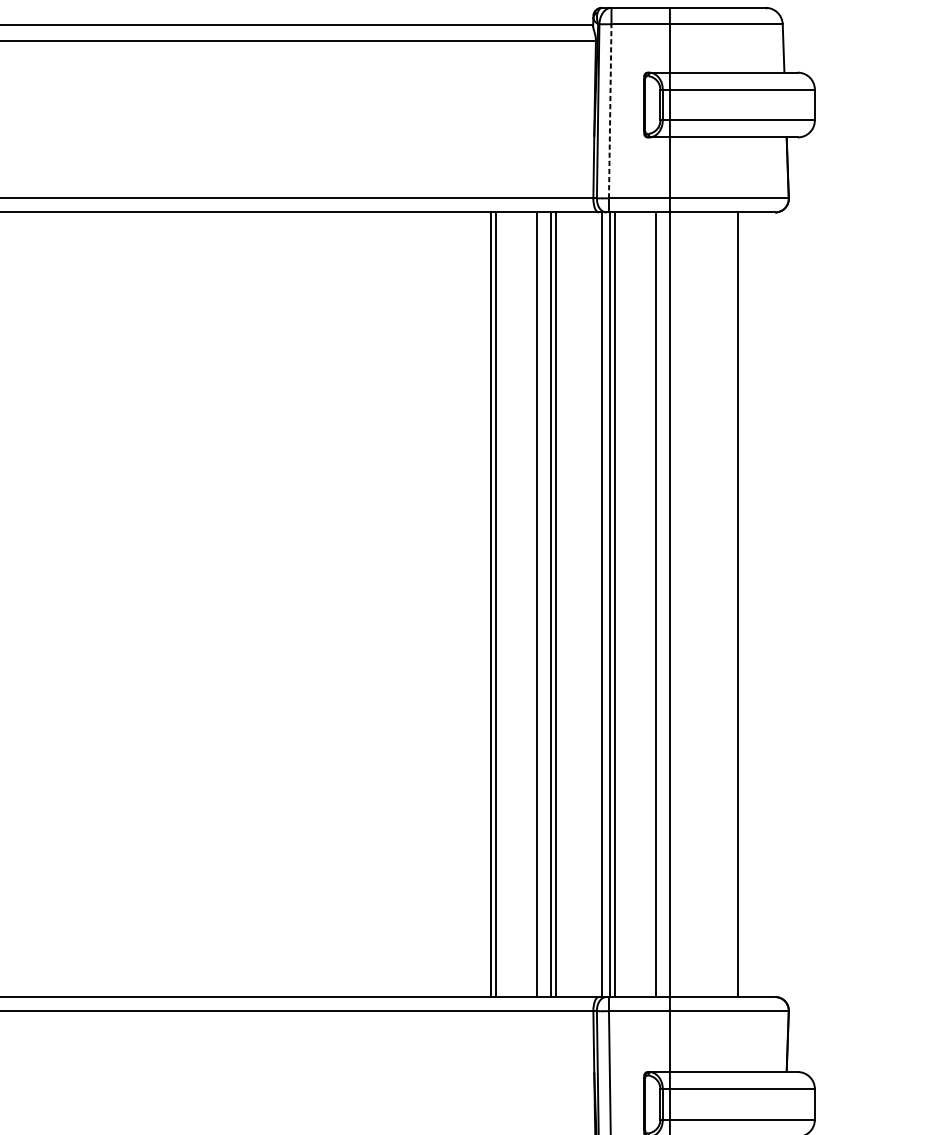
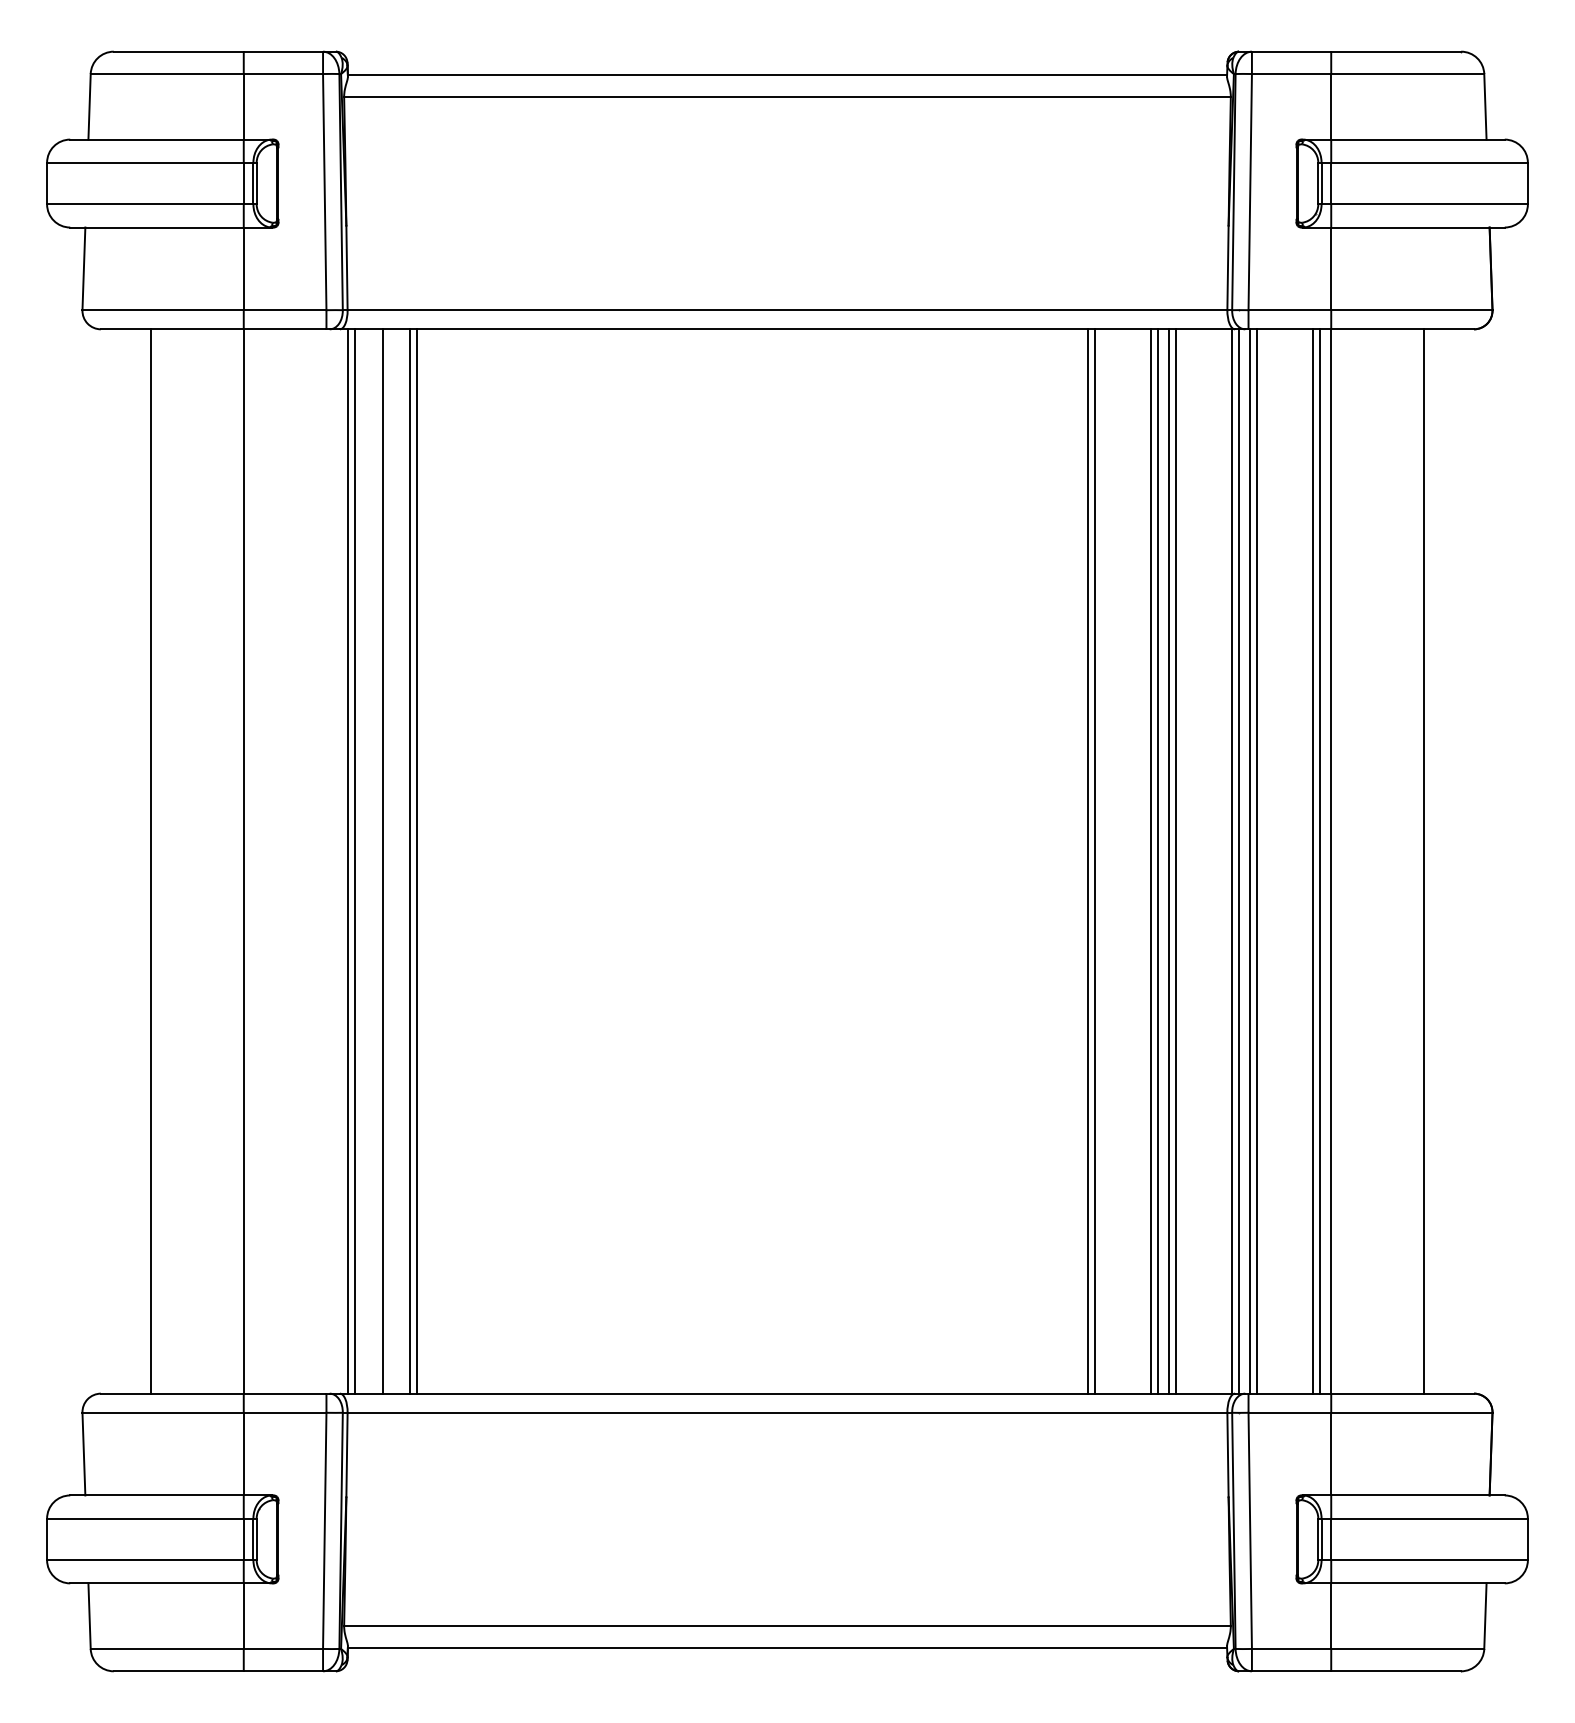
line: (610, 110) -> (1250, 191), dashed -> solid
line: (541, 604) -> (1157, 861), added
line: (596, 604) -> (1231, 861), added
line: (661, 604) -> (1319, 861), added

